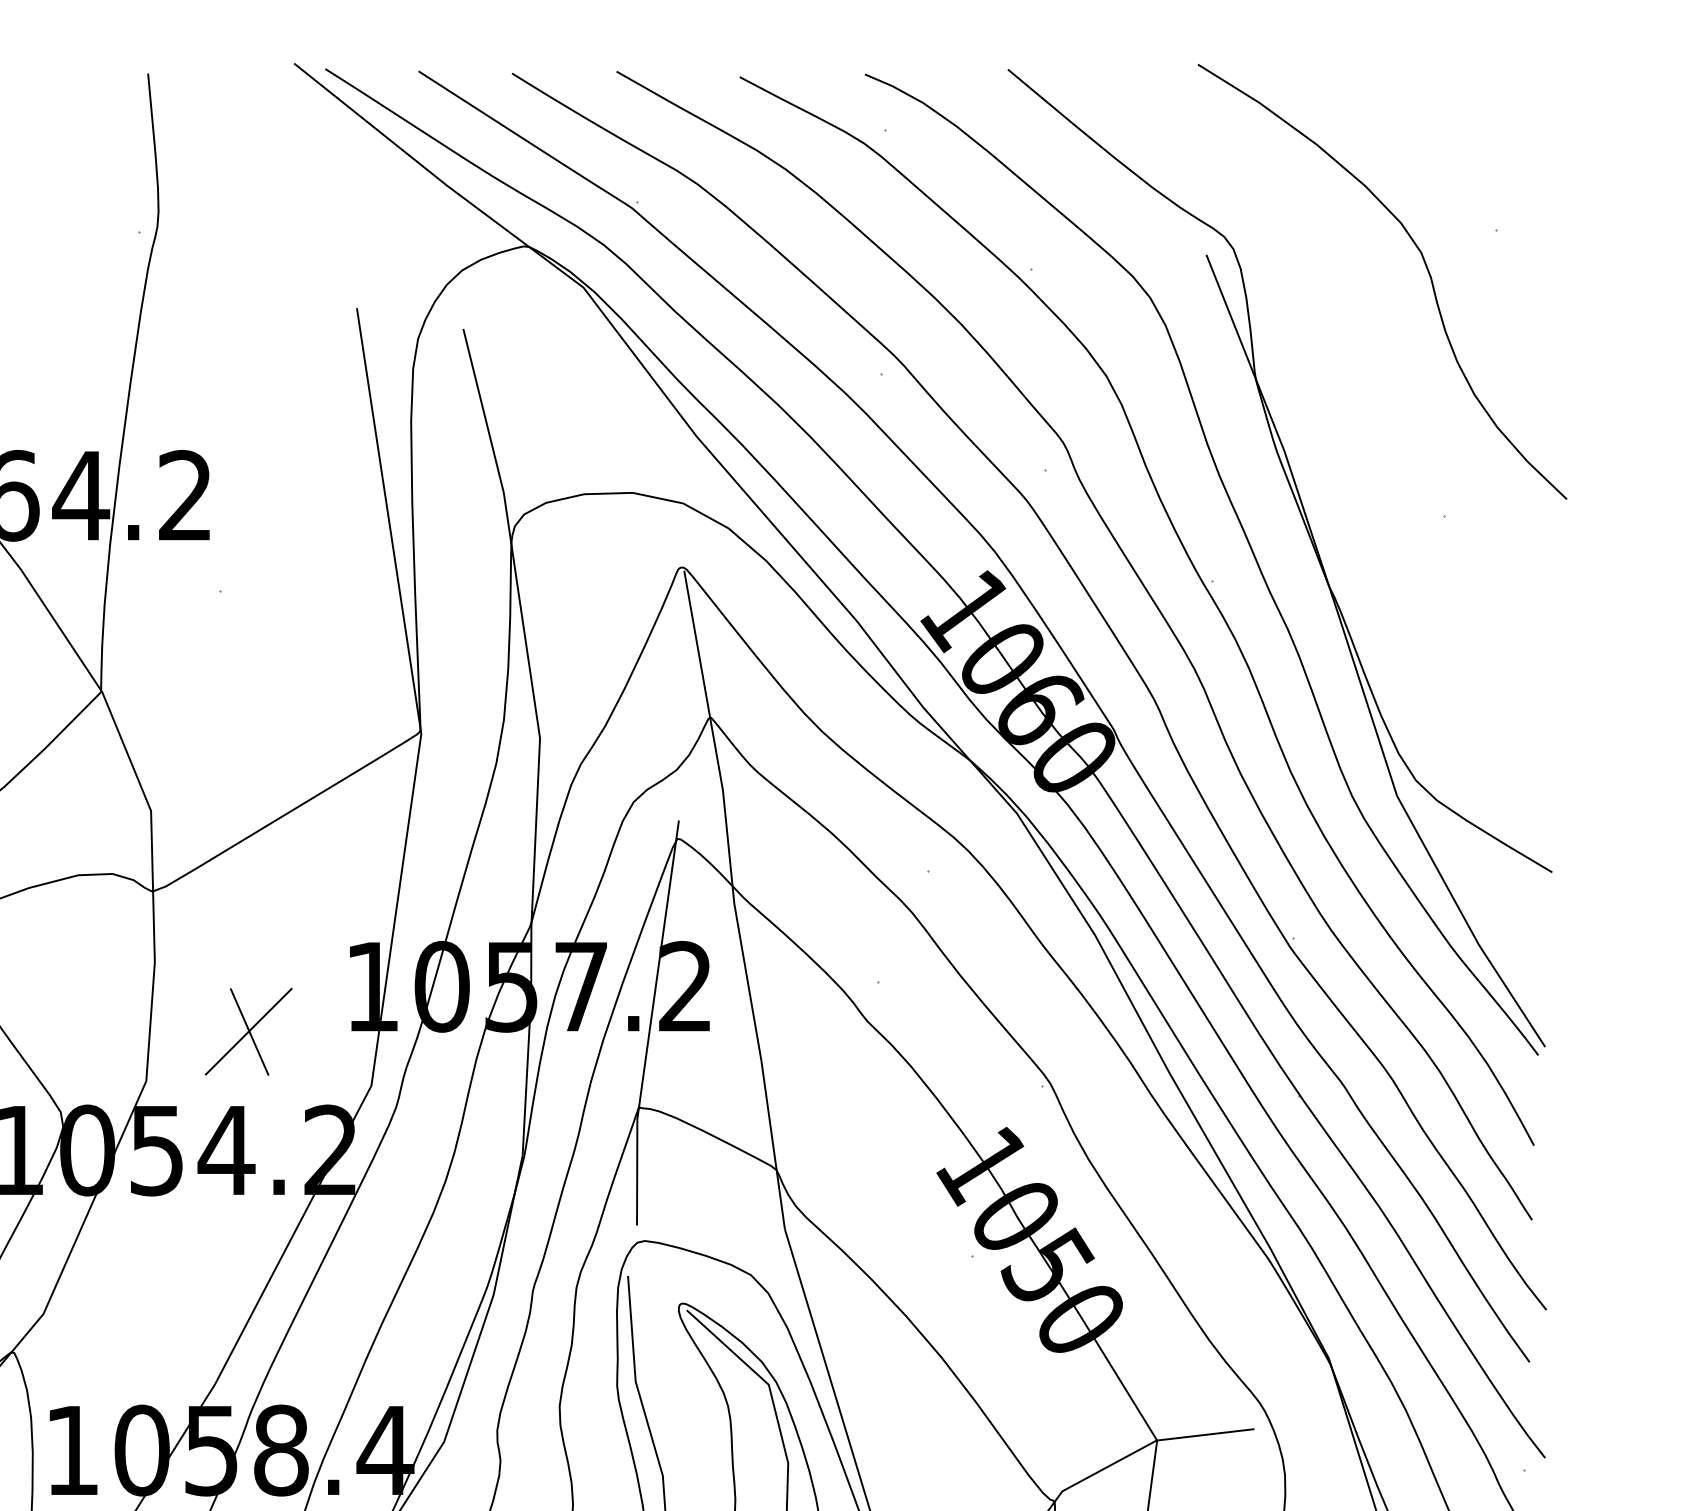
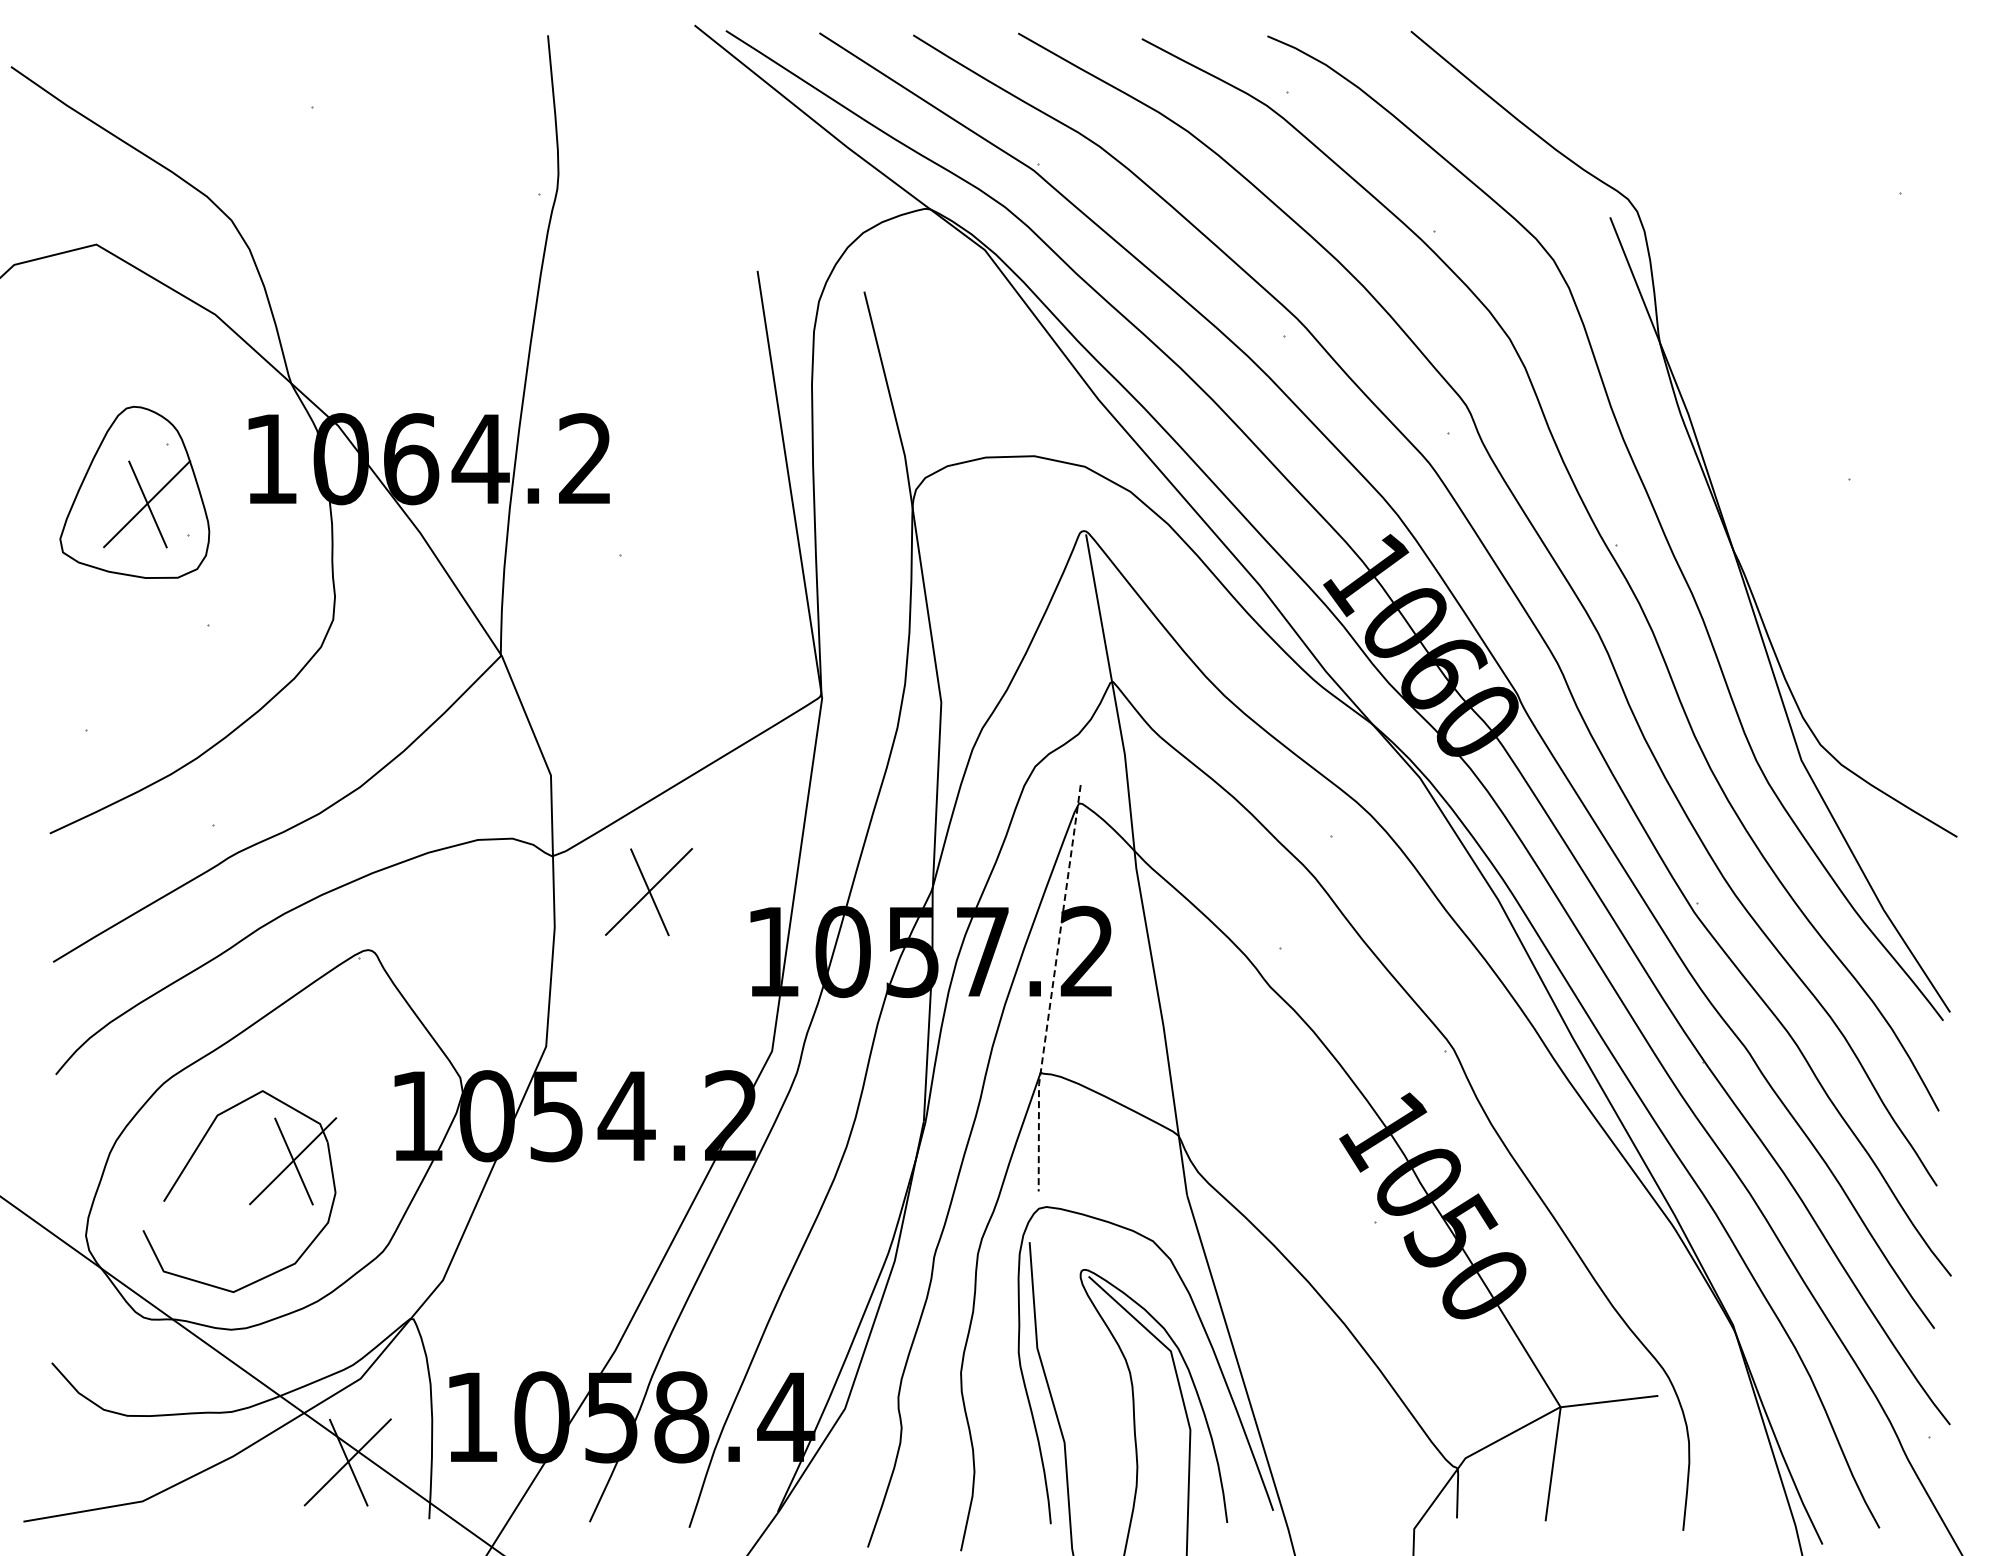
curve: (1424, 263) -> (1828, 225), removed
line: (650, 1023) -> (1052, 988), solid -> dashed
part: (248, 1032) -> (648, 892), moved

